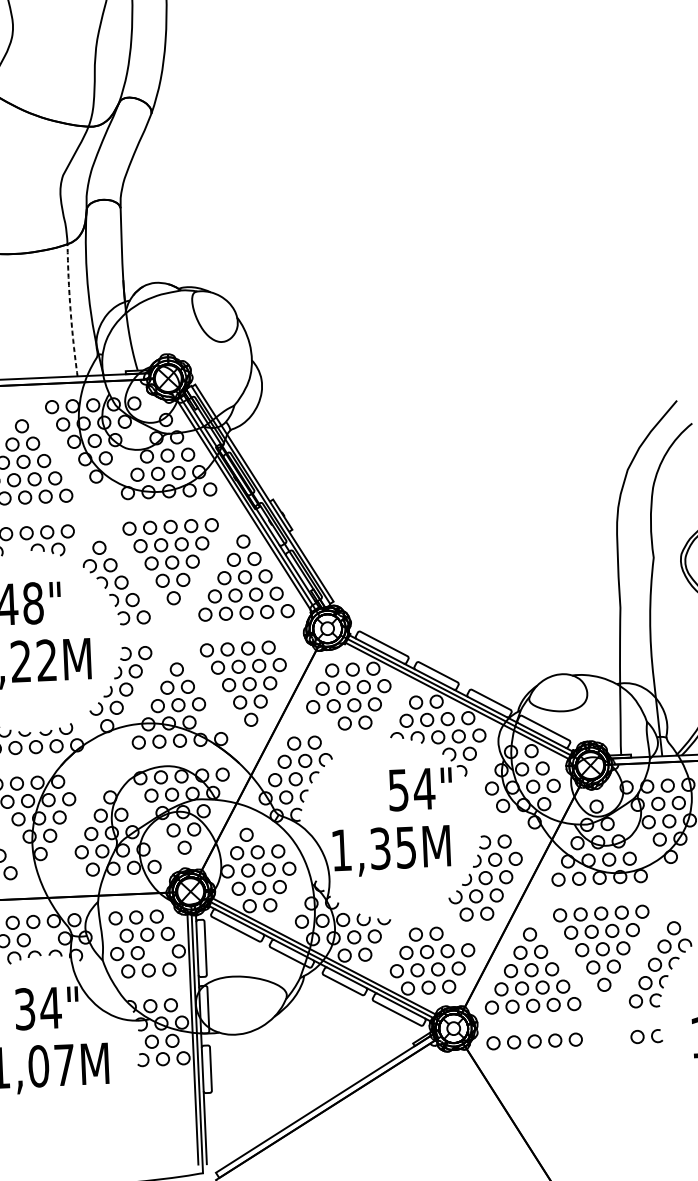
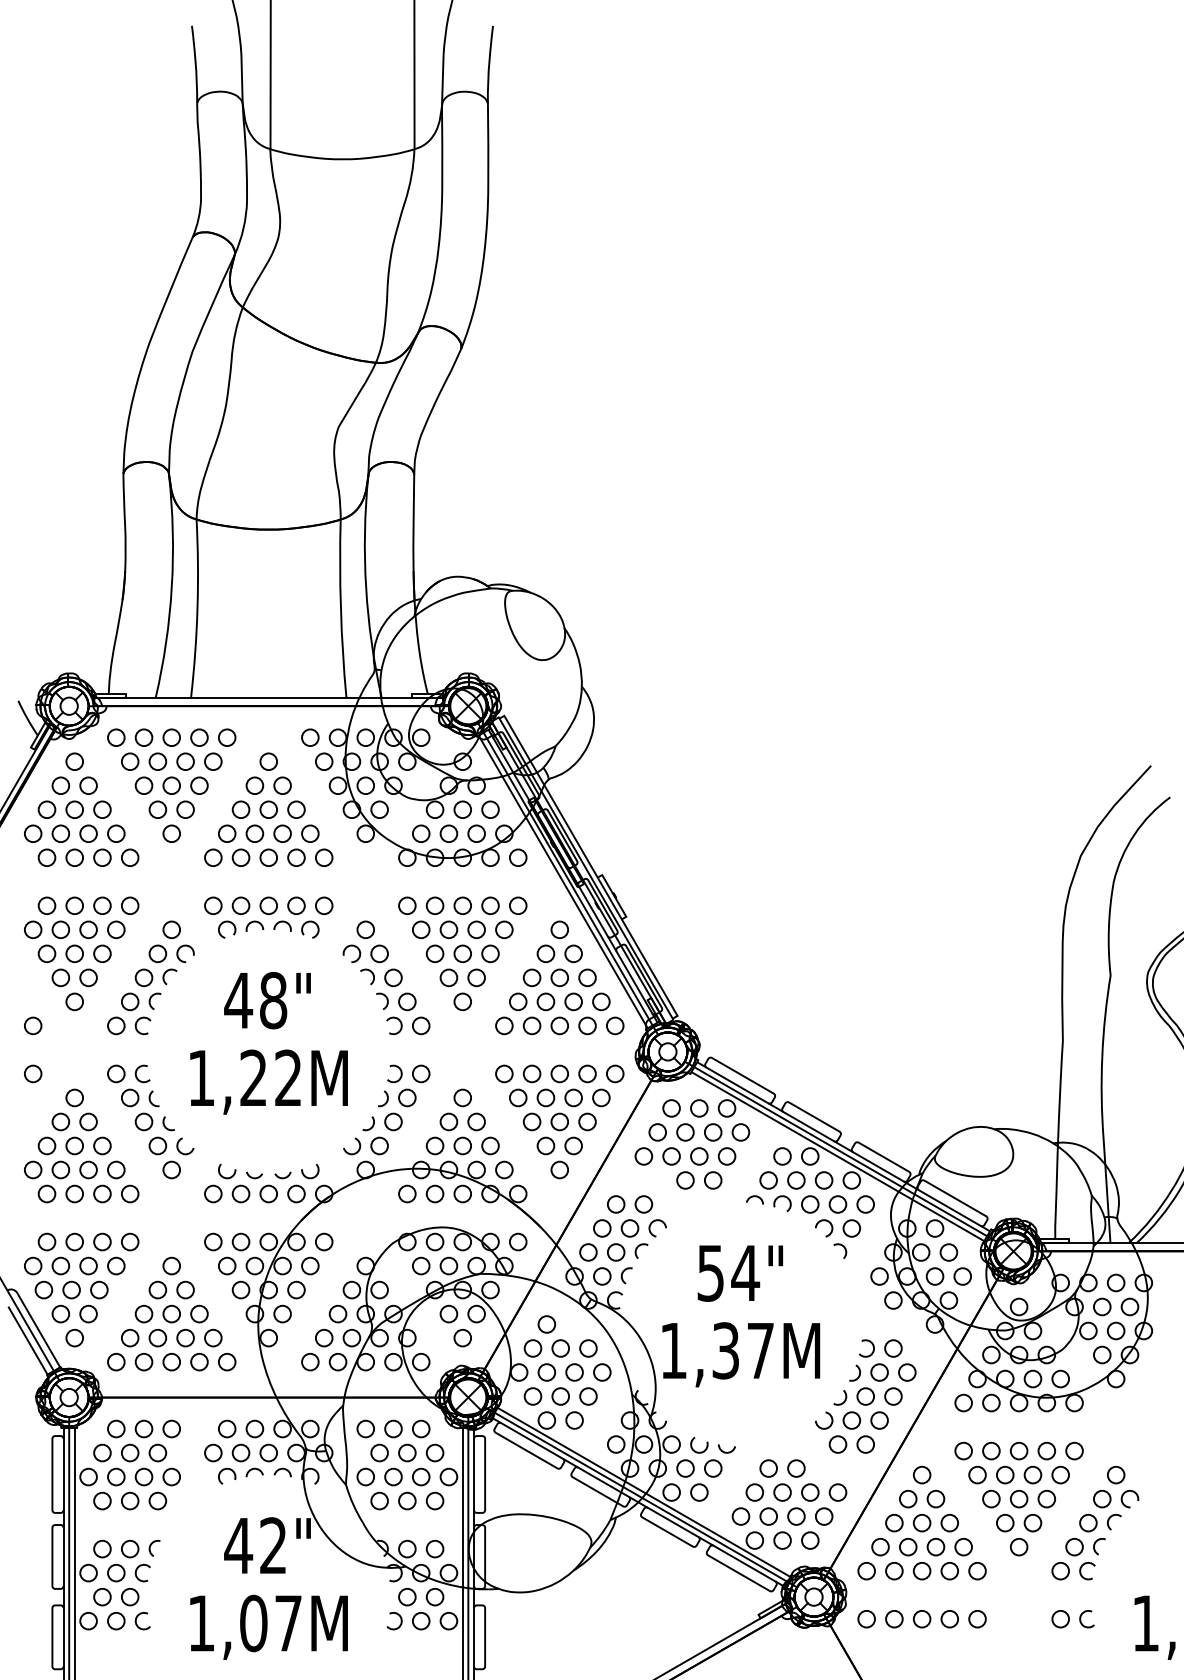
line: (70, 310) -> (340, 608), dashed -> solid
arc: (16, 546) -> (254, 922), added
circle: (289, 646) -> (615, 1073), added
circle: (210, 721) -> (504, 1169), added
circle: (78, 780) -> (324, 1241), added
text: (419, 789) -> (739, 1273), moved
text: (406, 848) -> (760, 1351), 1,35M -> 1,37M
circle: (72, 870) -> (310, 1361), added
circle: (44, 938) -> (268, 1452), added
circle: (158, 951) -> (421, 1476), added
text: (37, 1008) -> (255, 1545), 34" -> 42"

